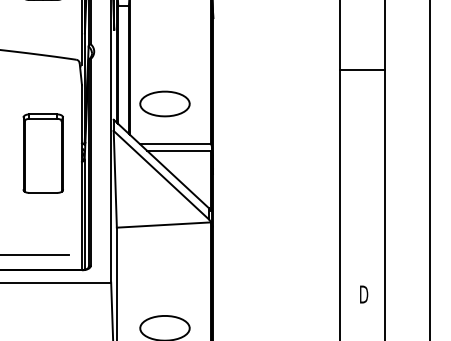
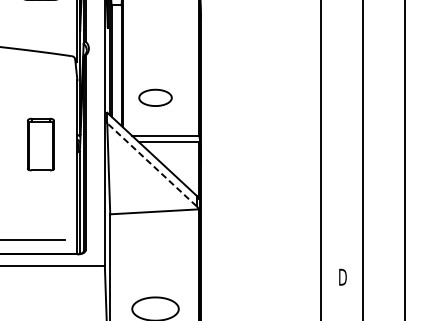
line: (362, 69) -> (341, 65), removed
part: (164, 103) -> (155, 97), size x0.7
part: (42, 153) -> (40, 144), size x0.7
line: (161, 175) -> (152, 165), solid -> dashed

